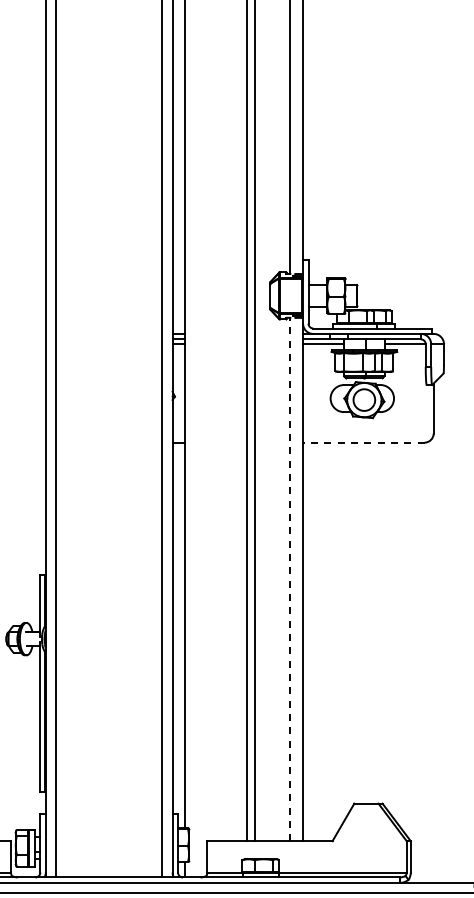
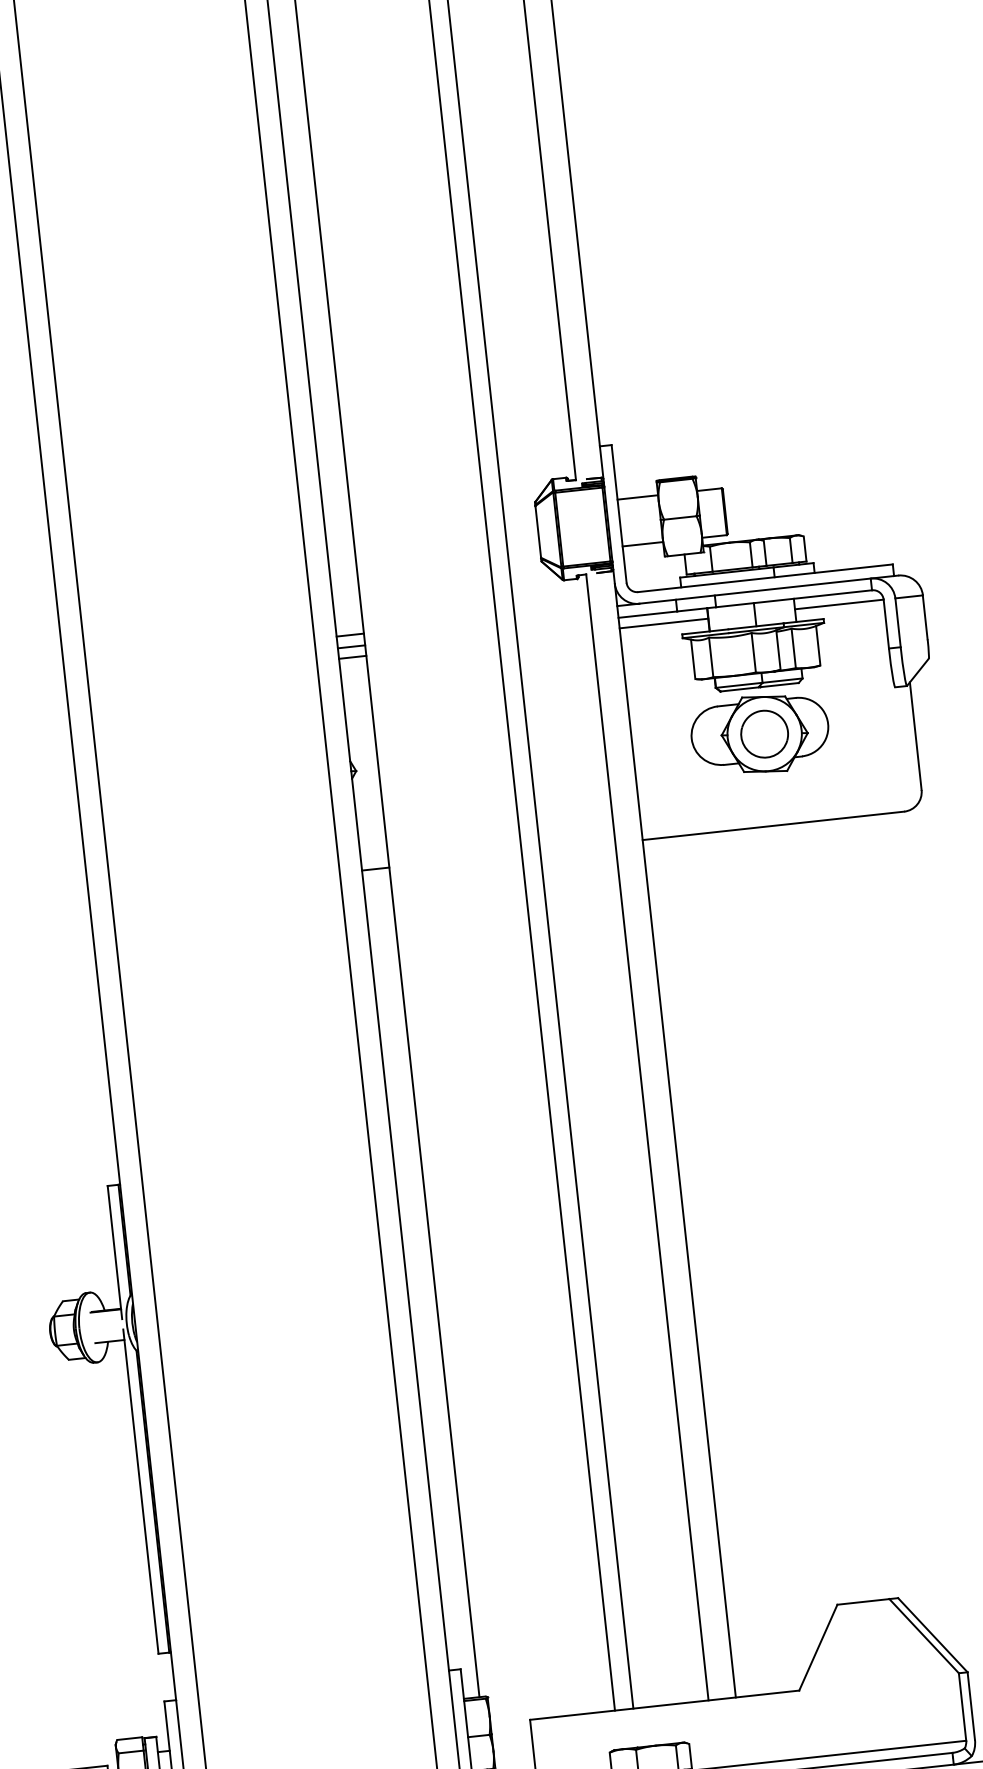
line: (363, 442) -> (772, 825), dashed -> solid
line: (290, 579) -> (647, 1137), dashed -> solid

